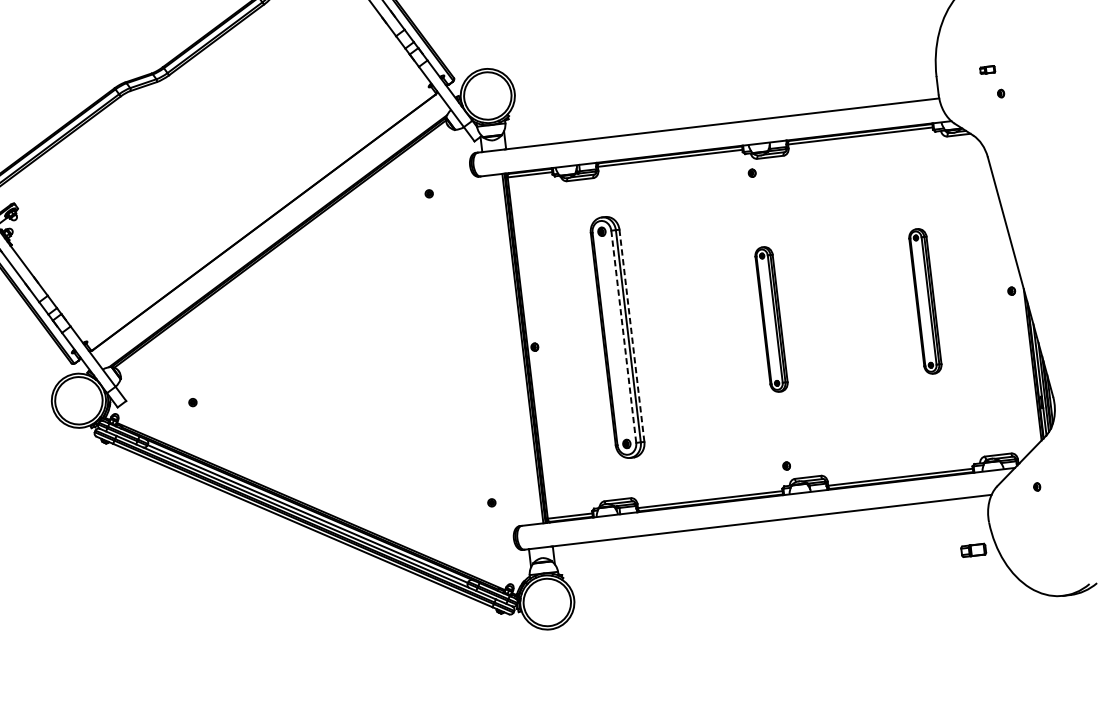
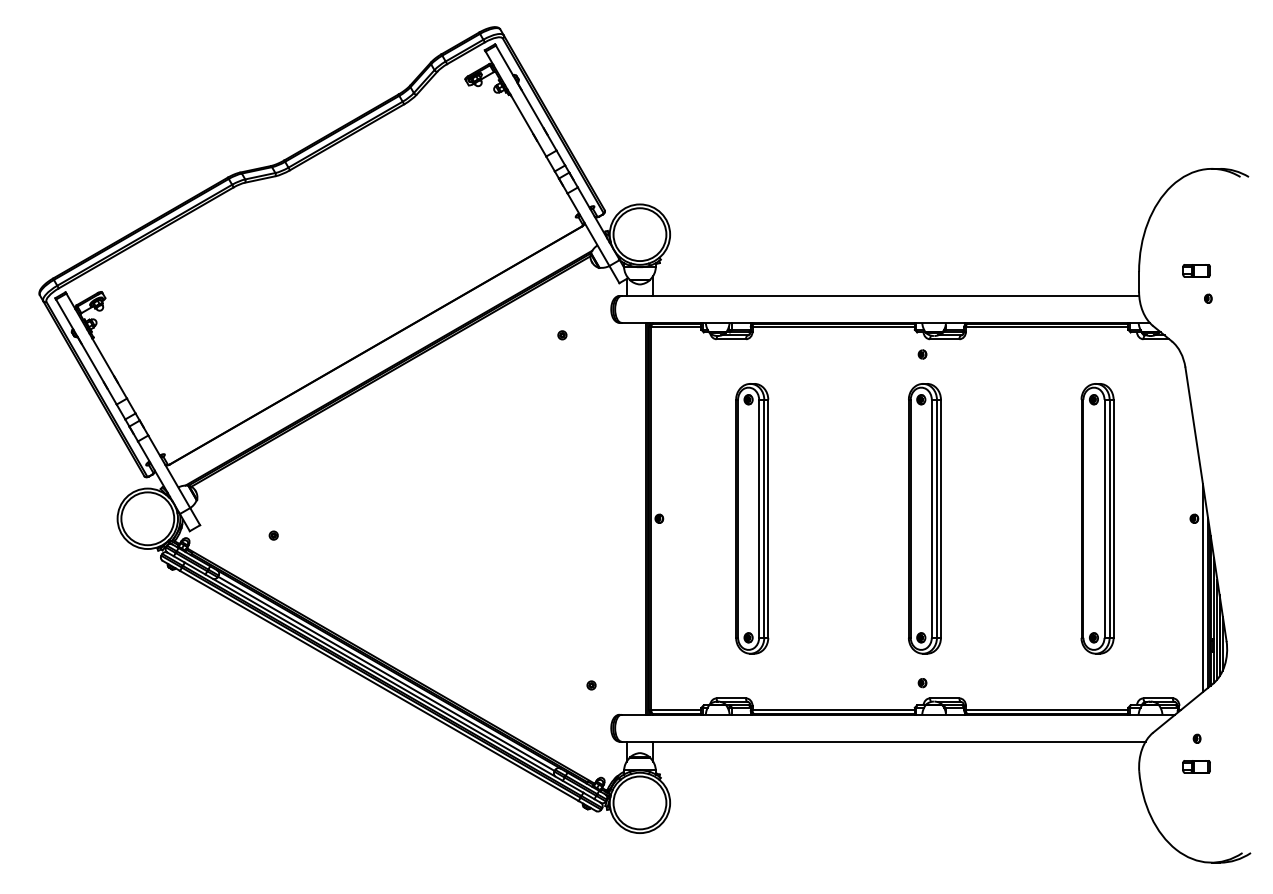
part: (987, 69) -> (1196, 270), size x1.67
part: (925, 301) -> (1097, 518), size x1.67
part: (771, 319) -> (924, 518), size x1.67
line: (632, 336) -> (768, 519), dashed -> solid
line: (624, 337) -> (759, 519), dashed -> solid
line: (1026, 351) -> (1202, 587), added
part: (973, 550) -> (1196, 766), moved

